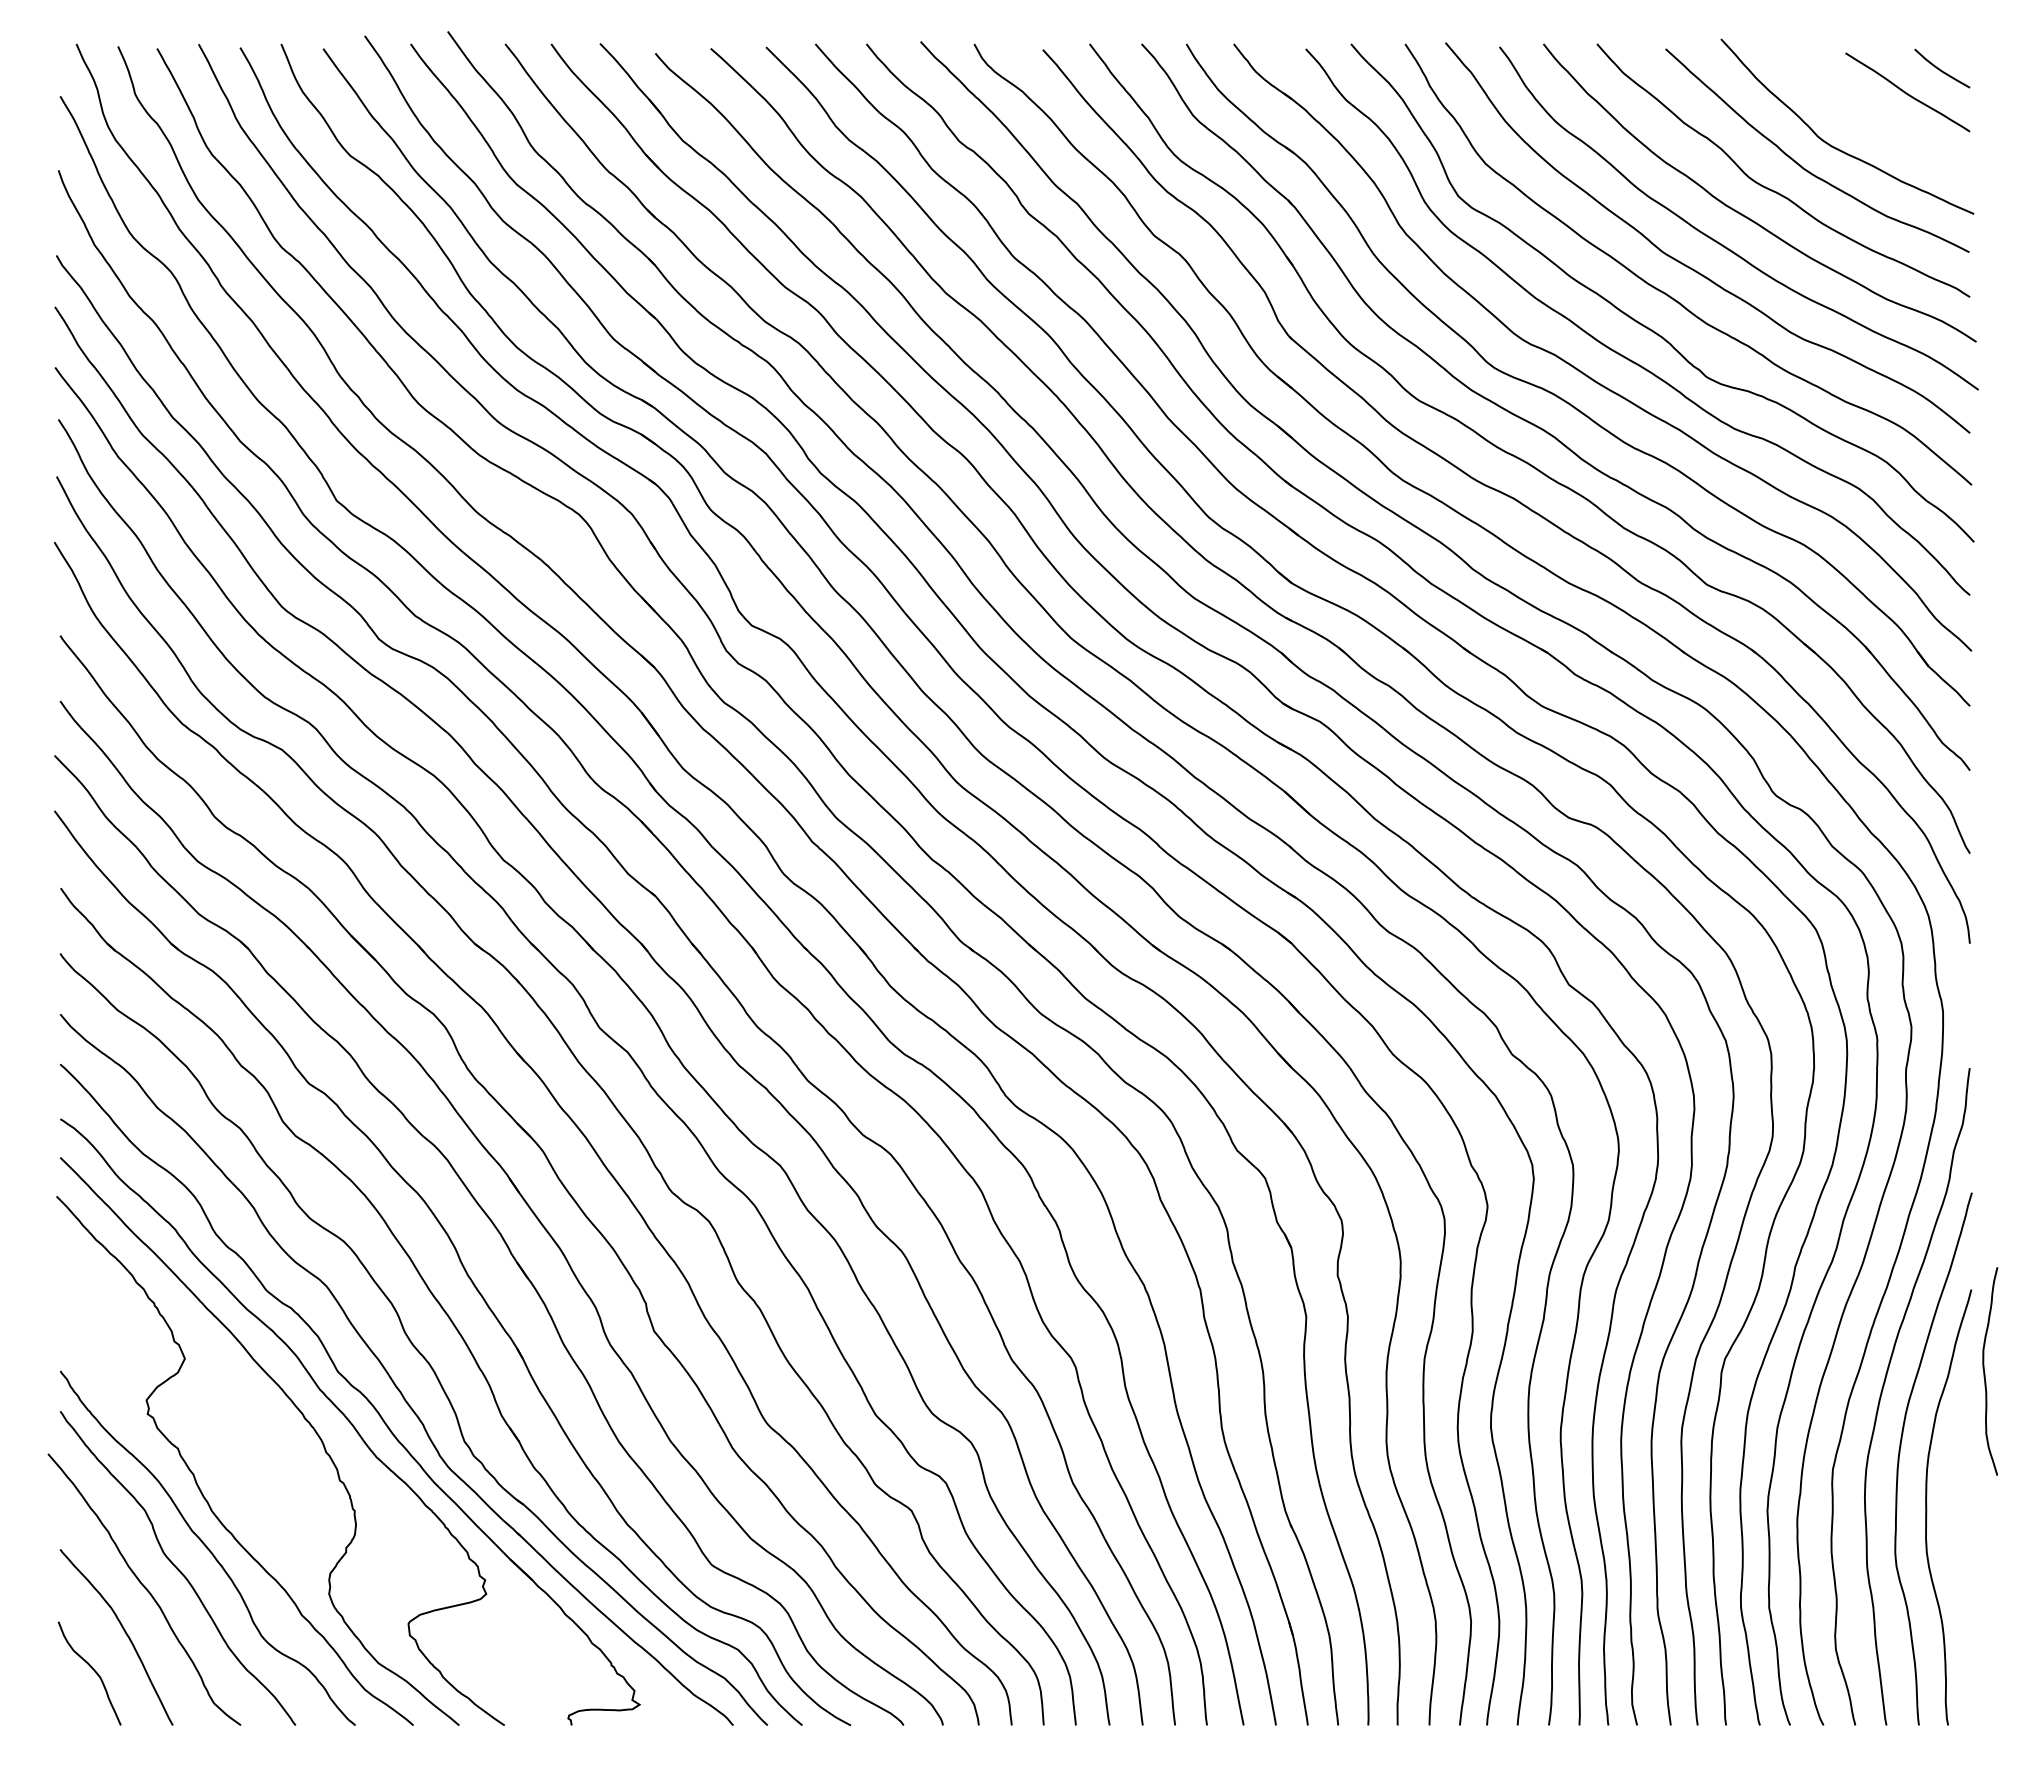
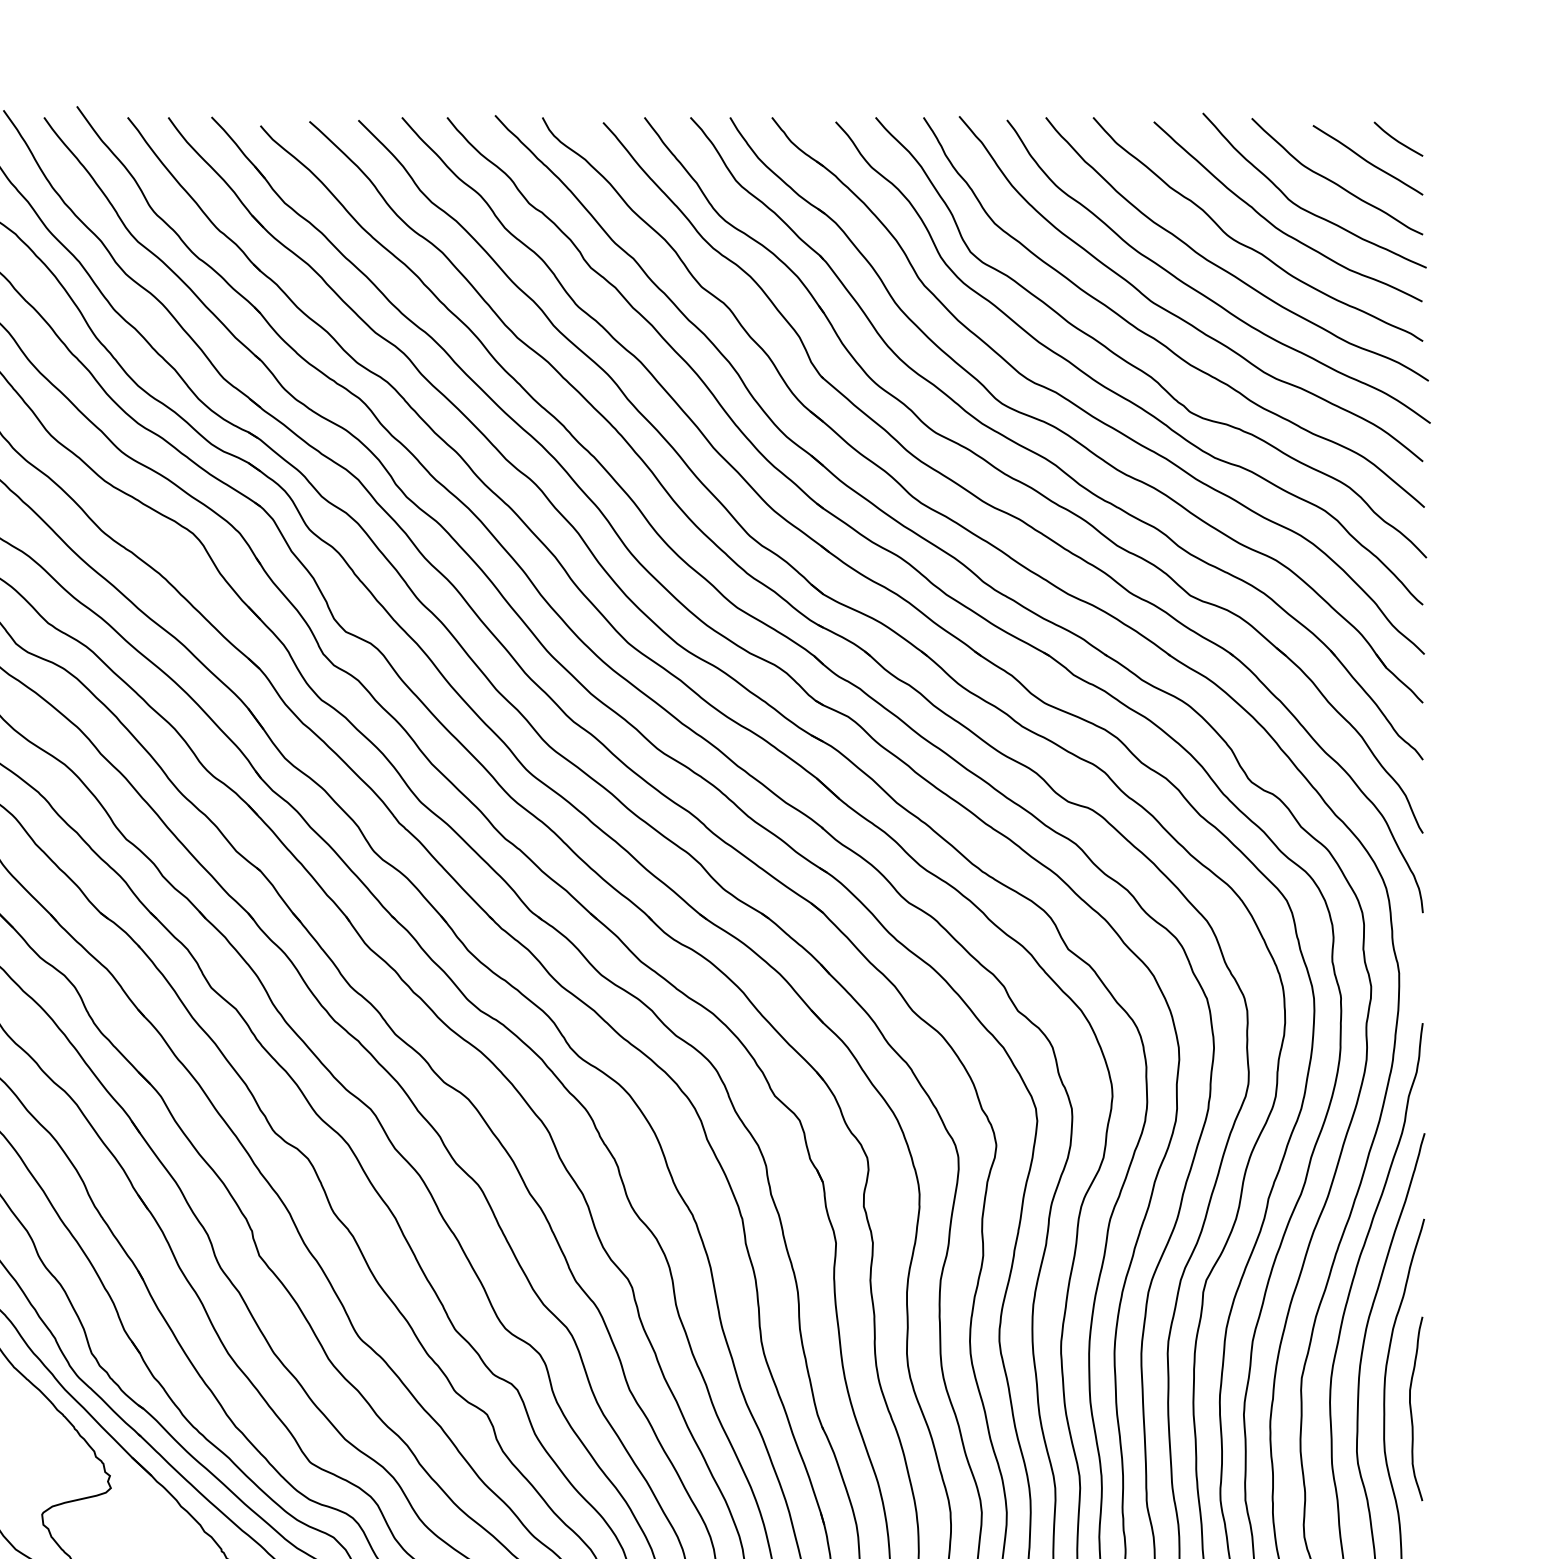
curve: (1869, 116) -> (1334, 181), added
curve: (1985, 1372) -> (1411, 1409), moved

